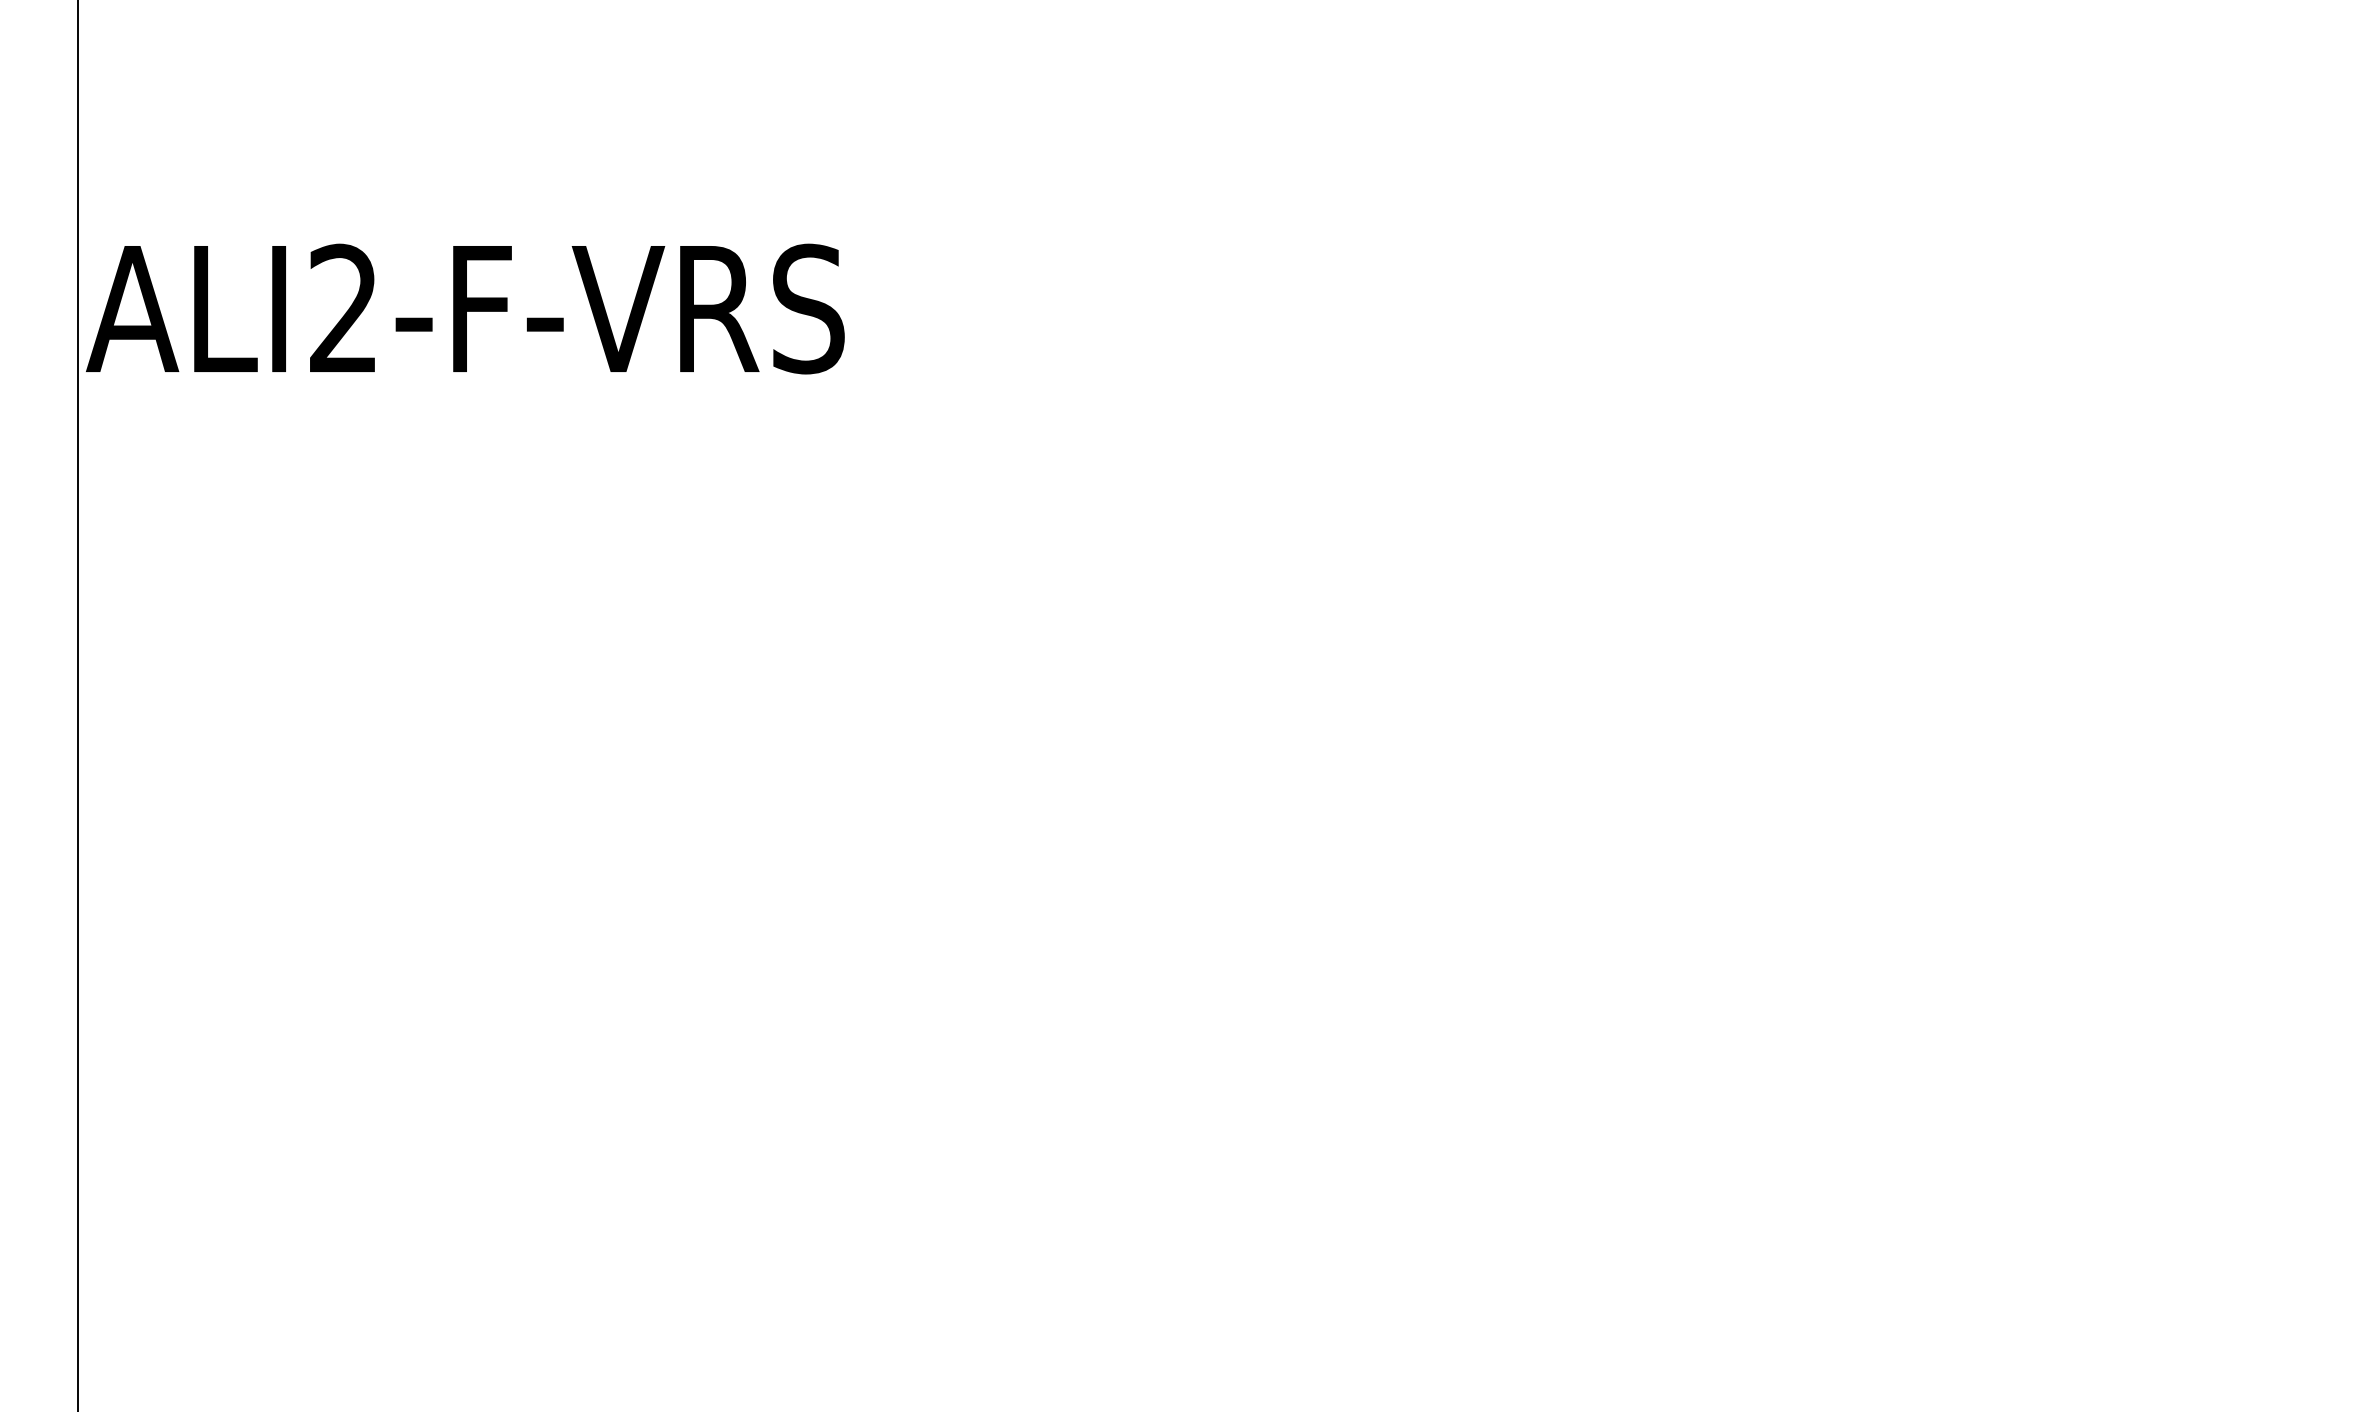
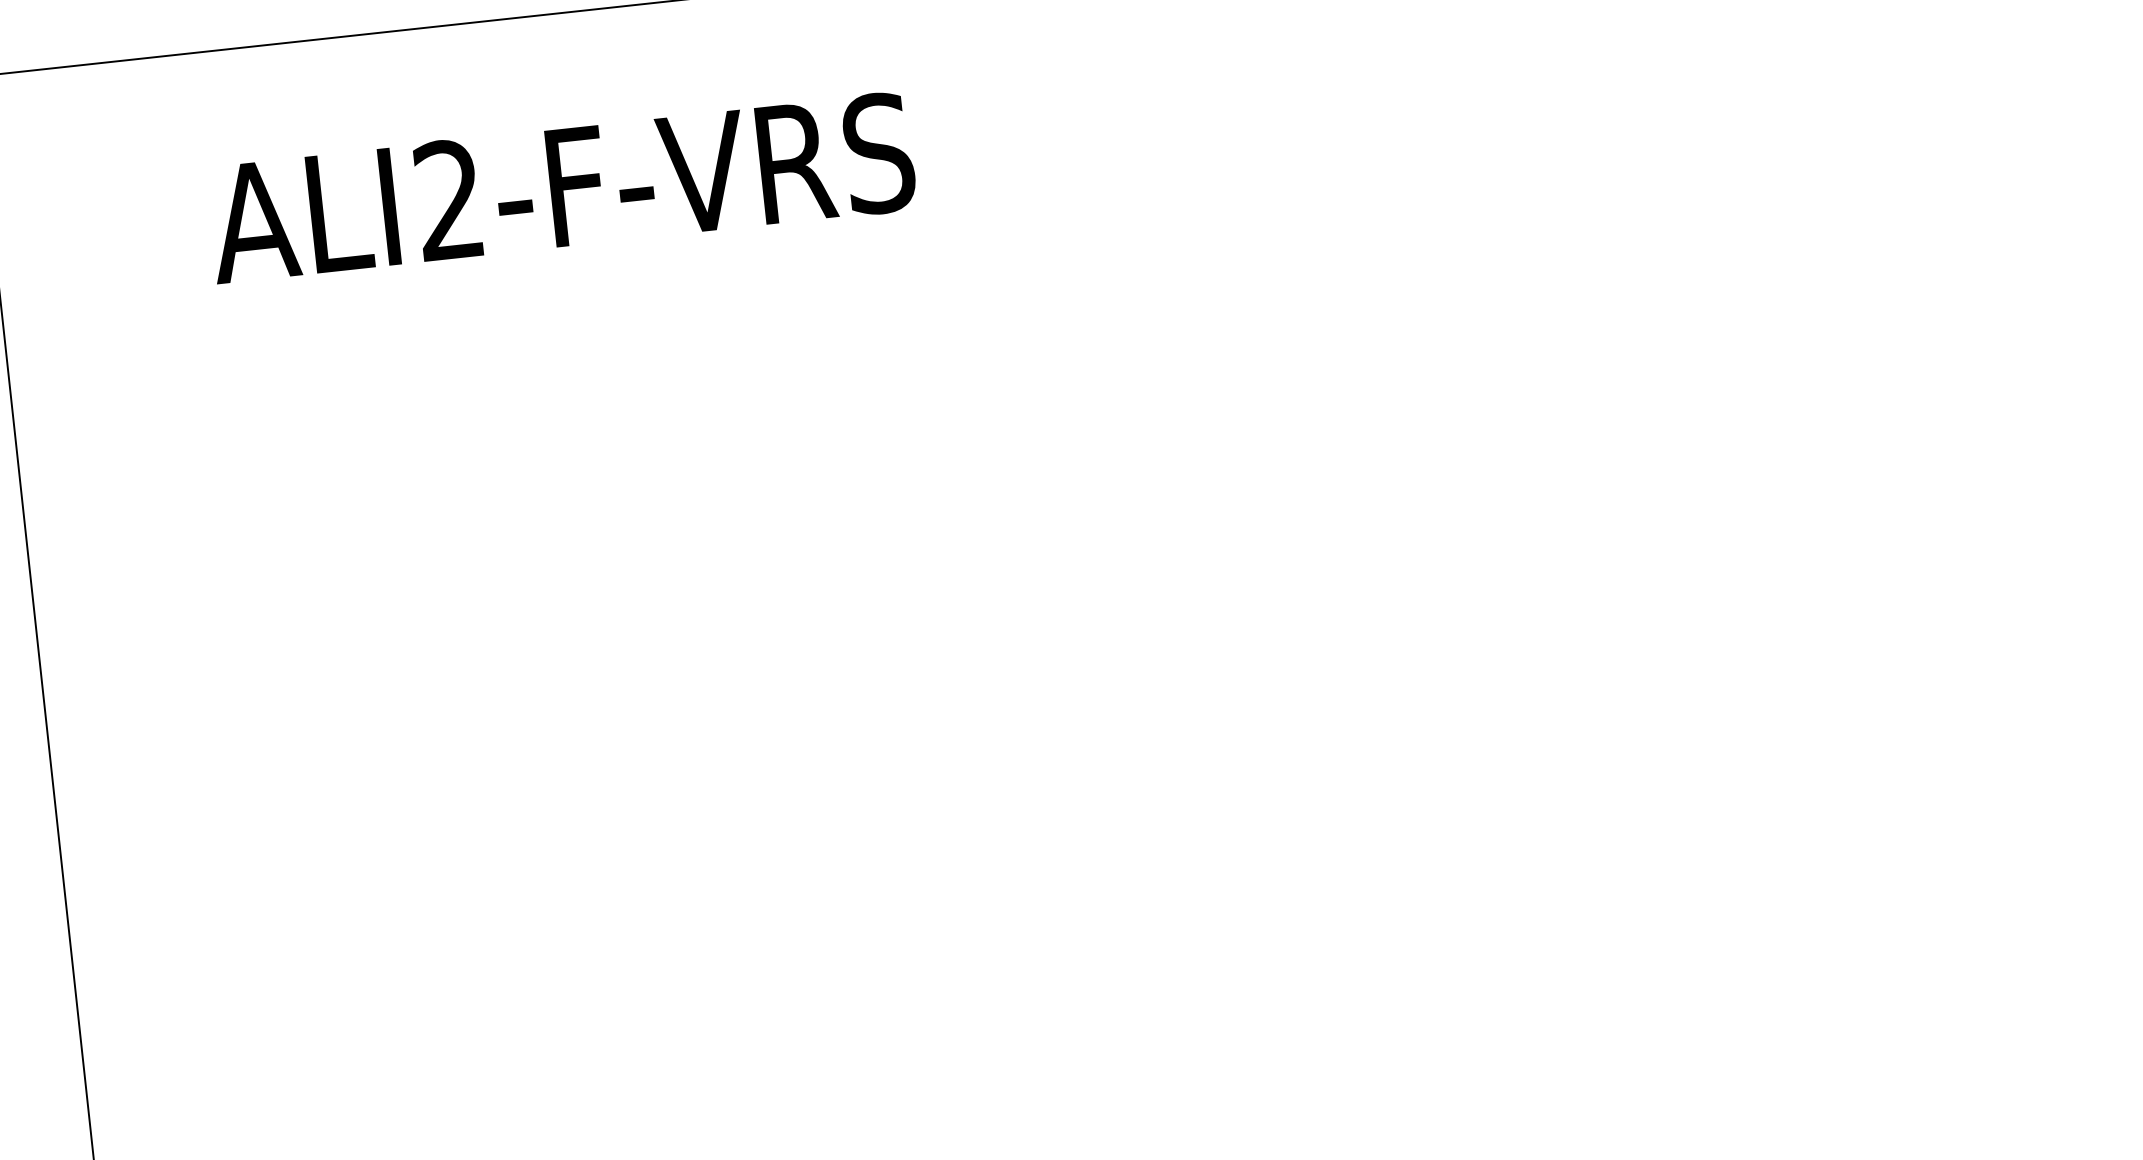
text: (465, 308) -> (561, 187), moved

